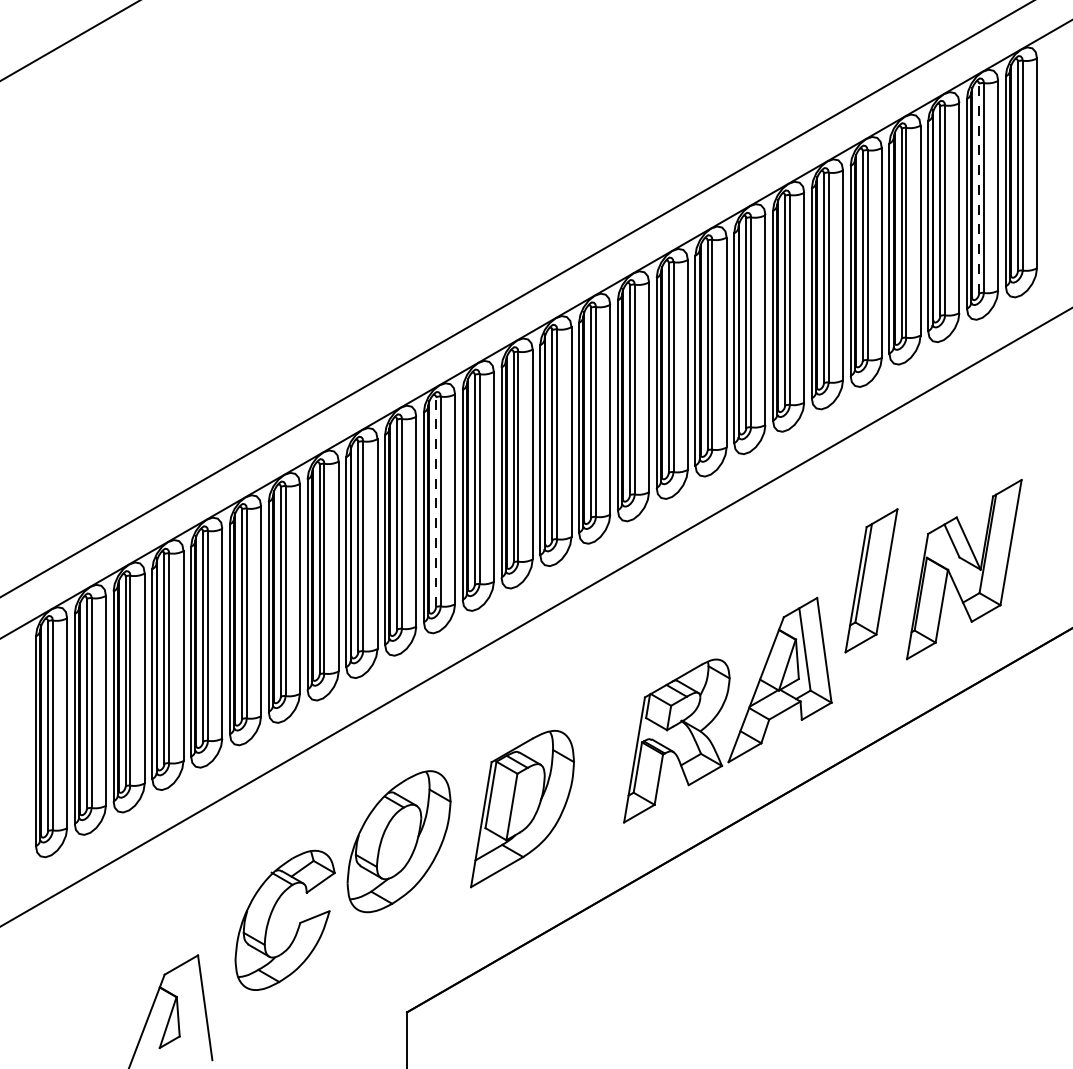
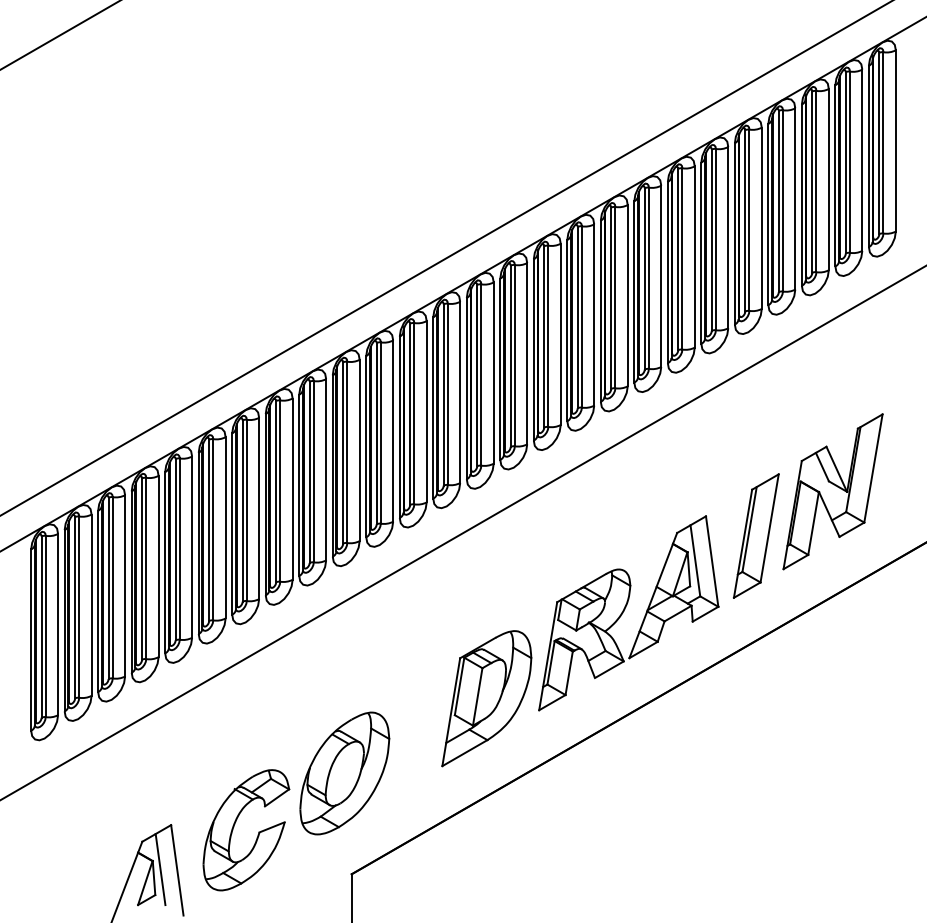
line: (979, 188) -> (846, 162), dashed -> solid
line: (436, 502) -> (377, 433), dashed -> solid
part: (871, 580) -> (756, 535), moved
part: (522, 808) -> (486, 698), moved
part: (398, 841) -> (344, 773), moved
part: (272, 913) -> (235, 824), moved
line: (185, 1006) -> (160, 869), added

